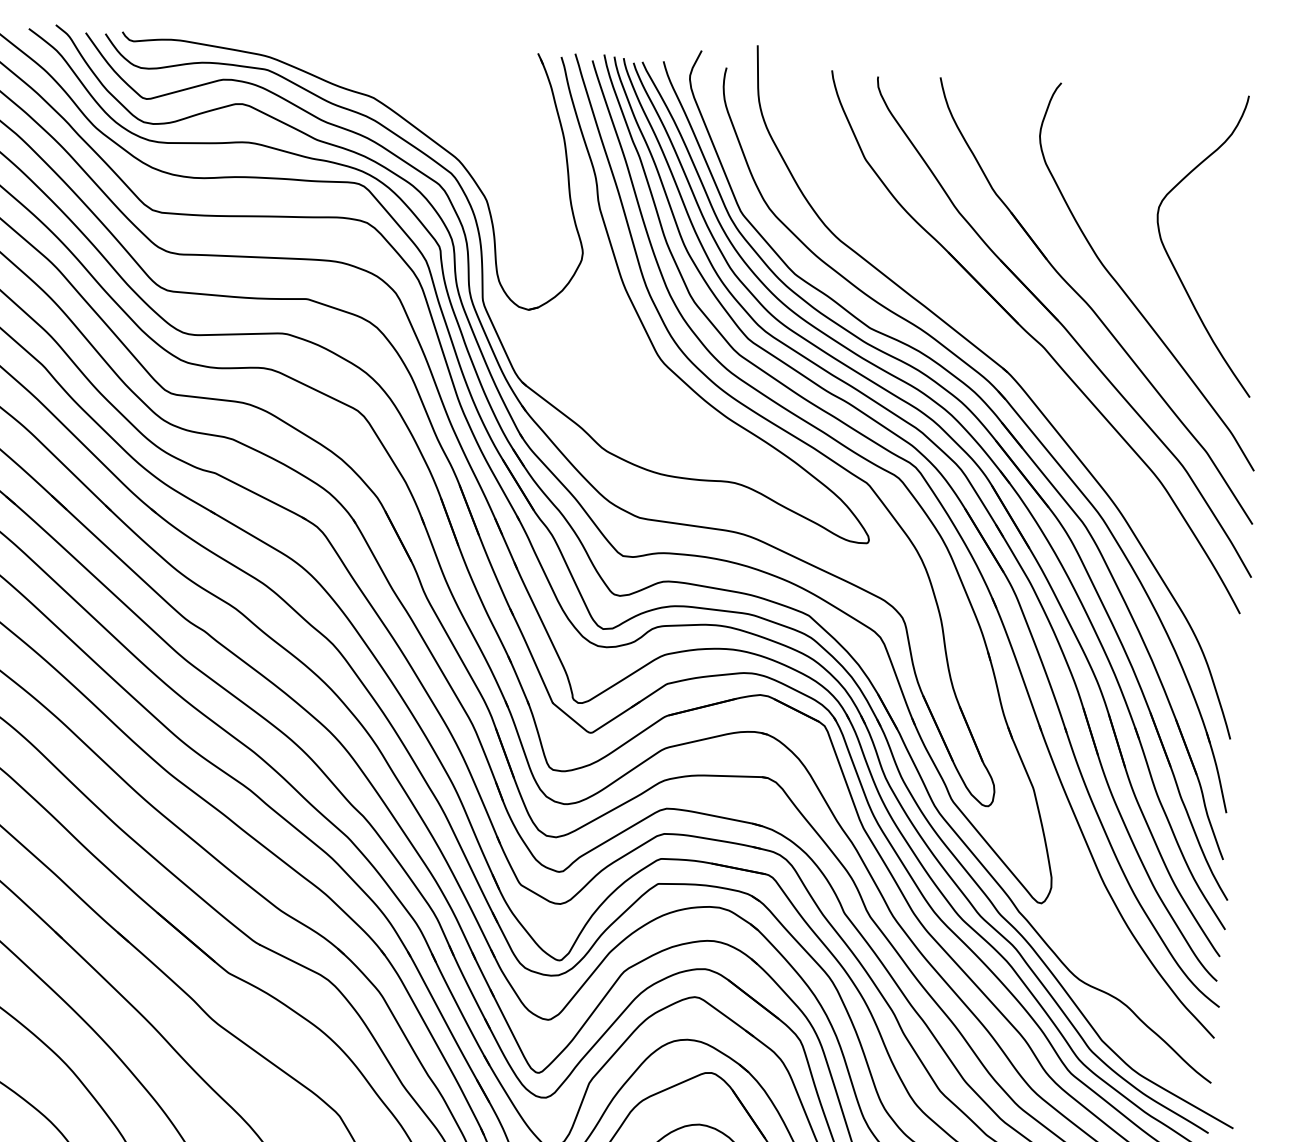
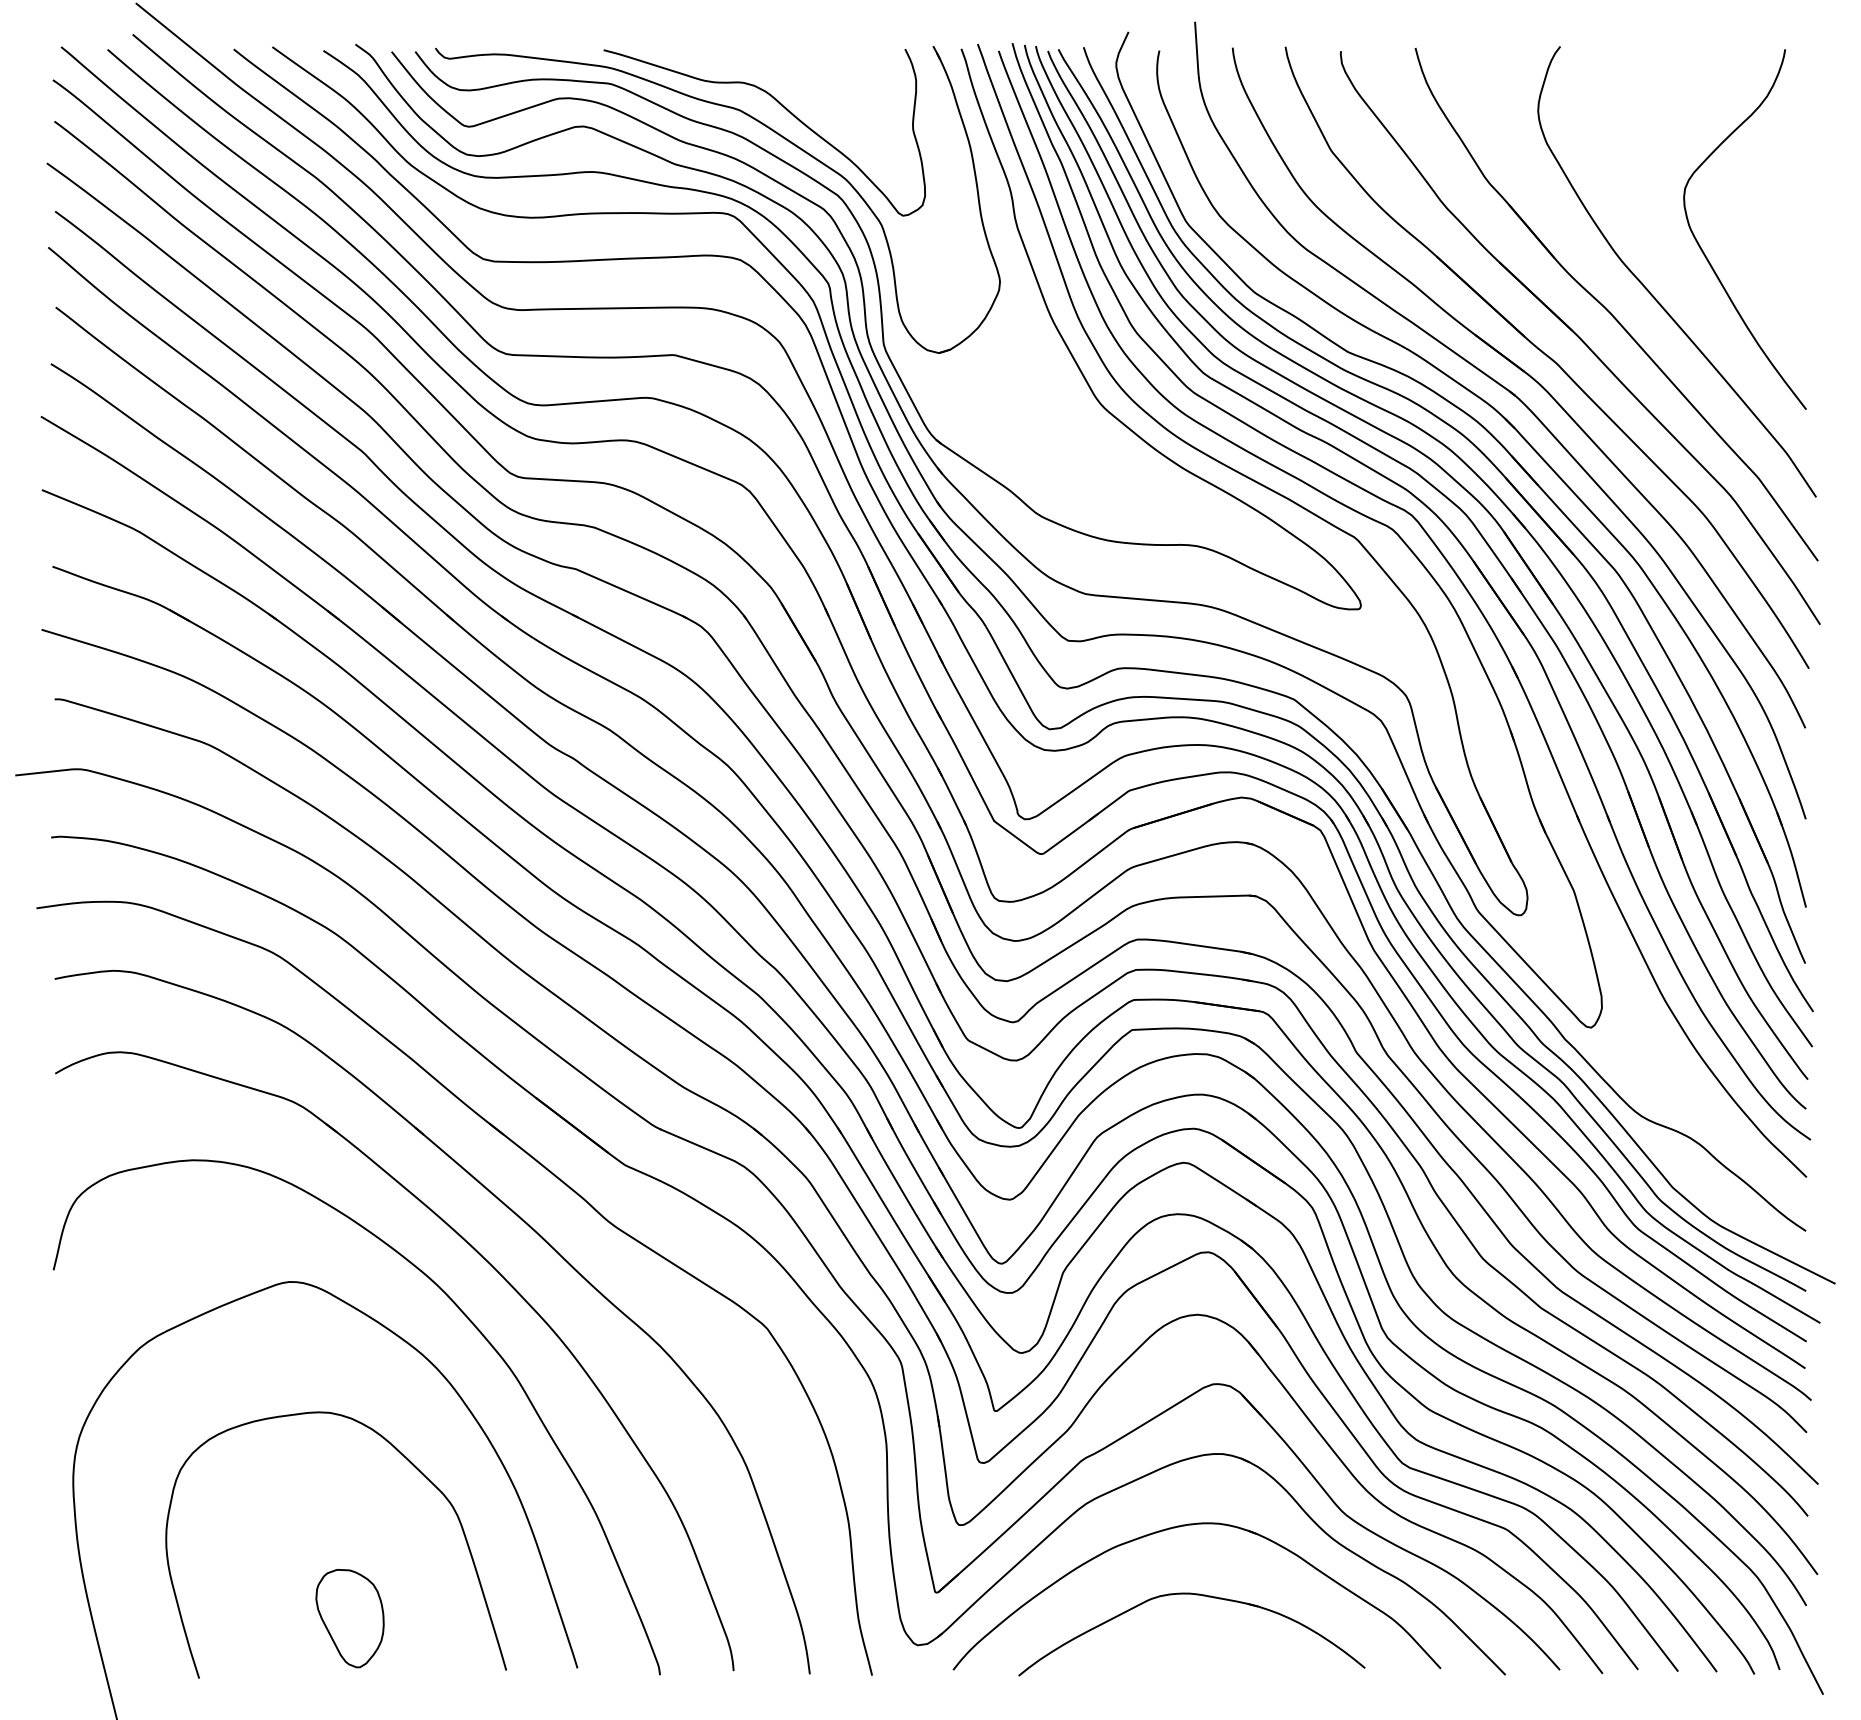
curve: (412, 100) -> (786, 110), added
part: (1019, 356) -> (1528, 376), added

